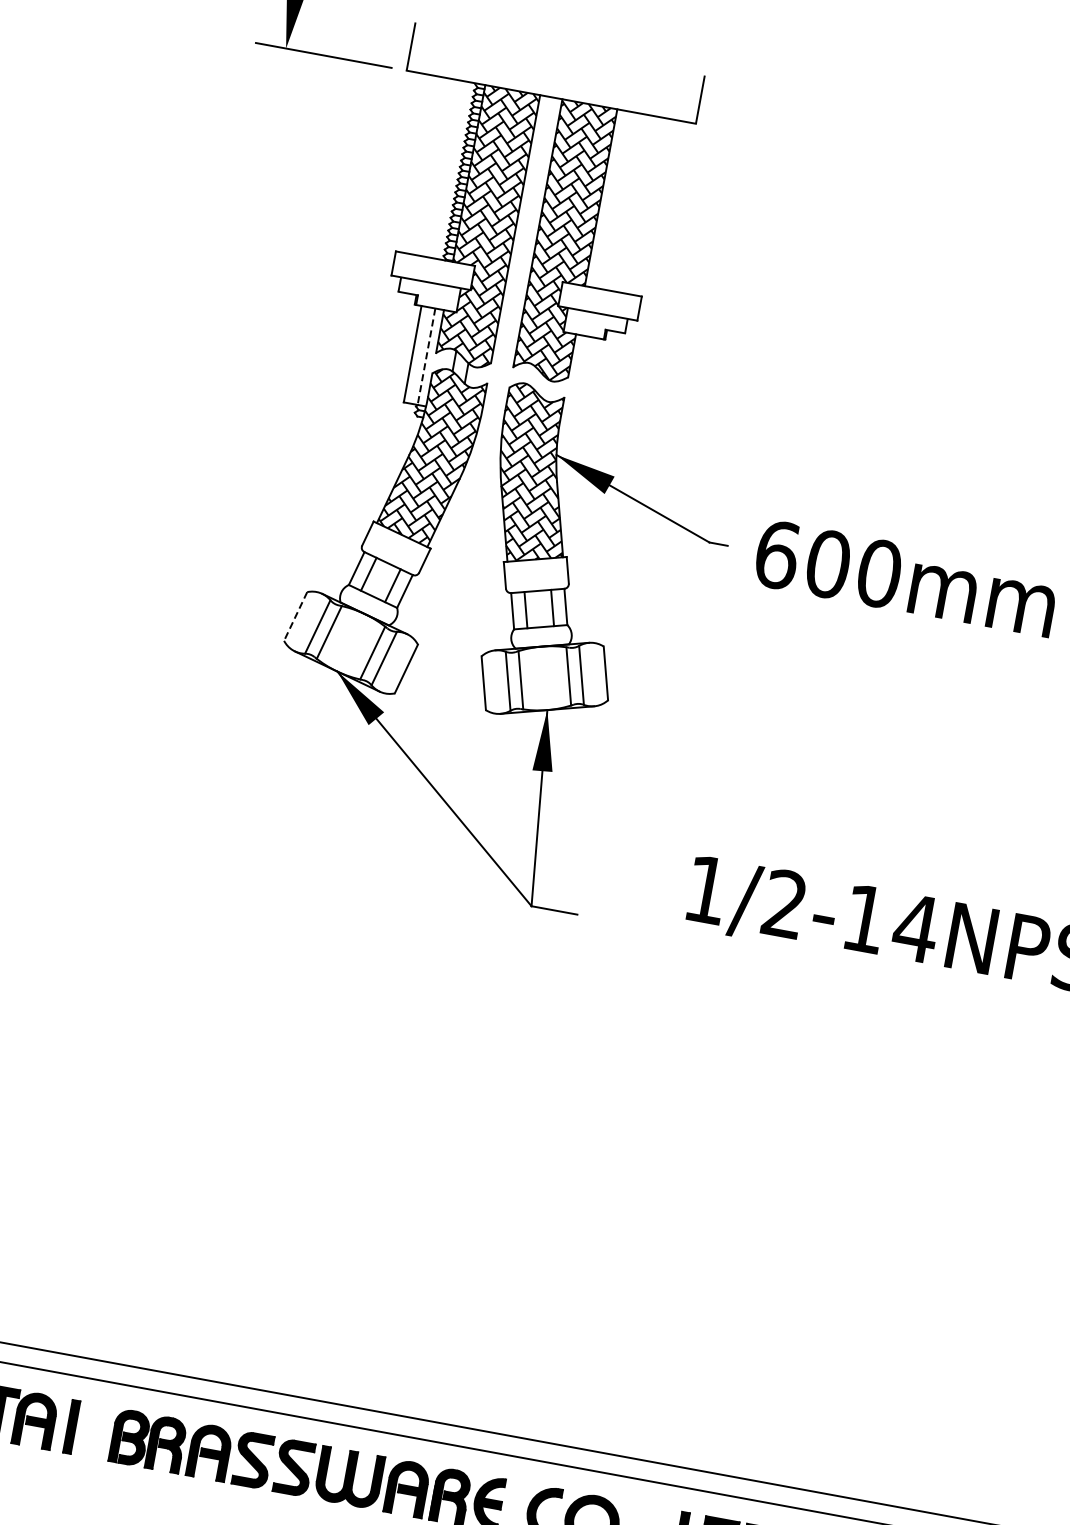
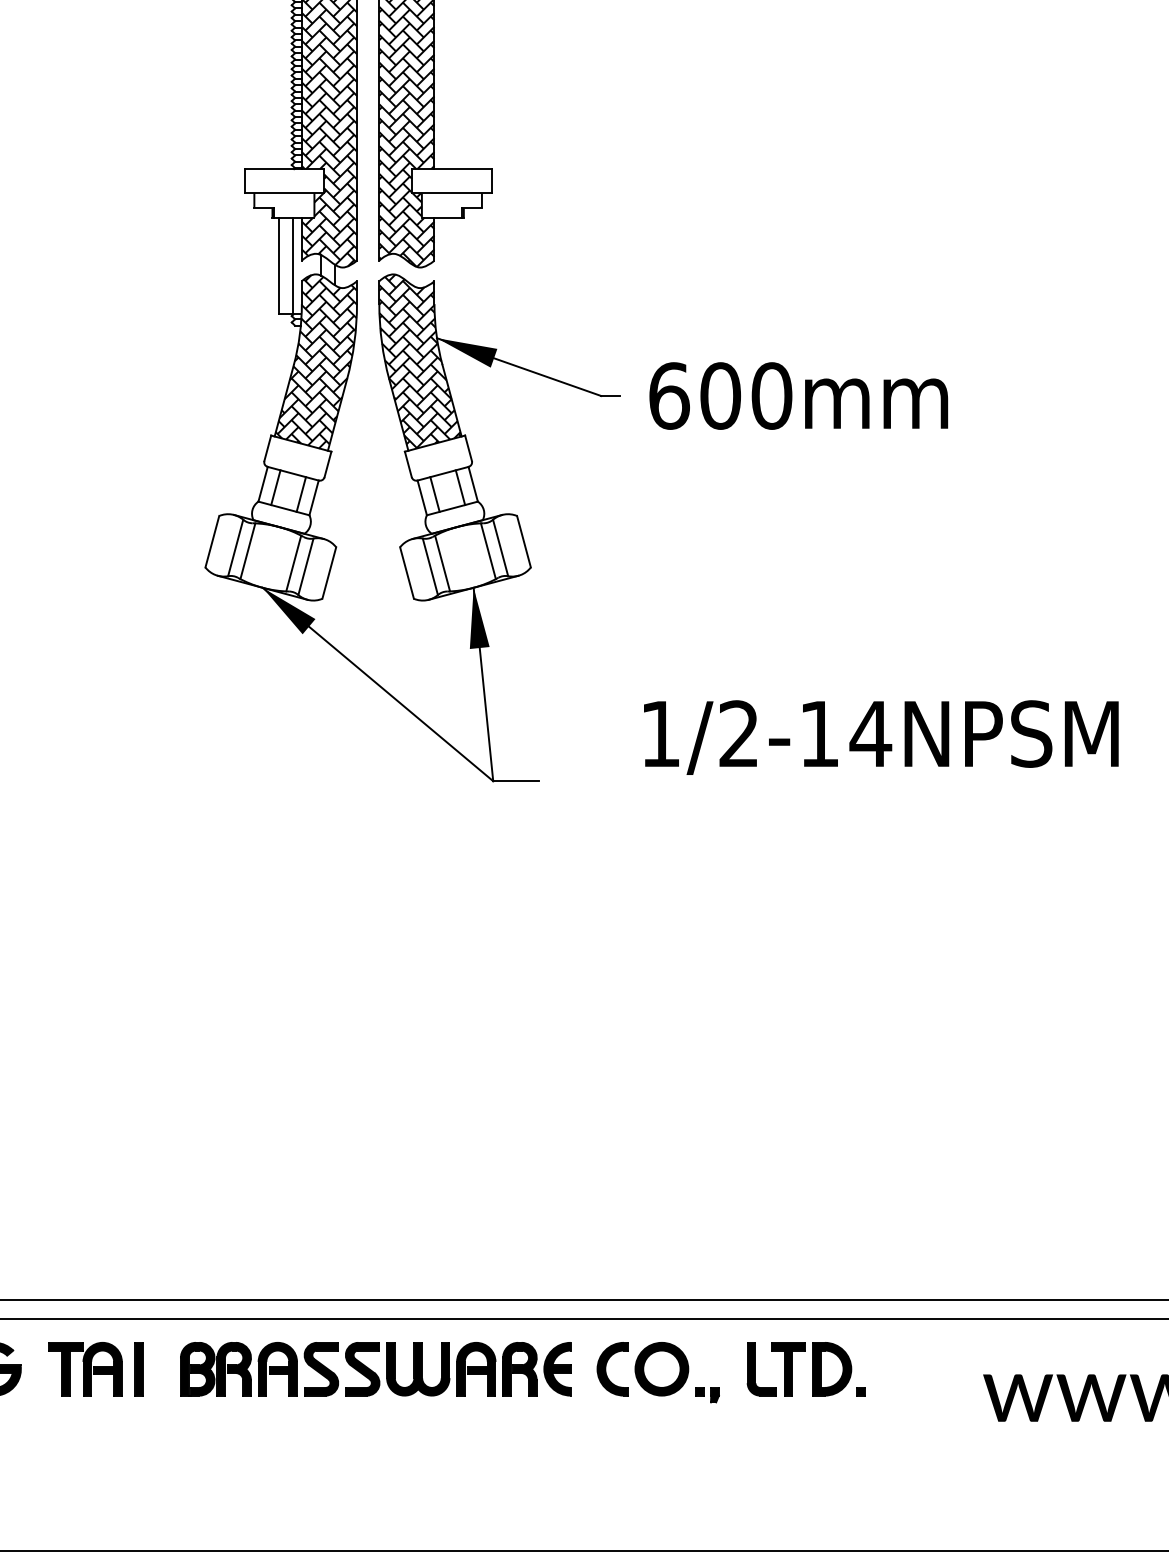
line: (426, 357) -> (293, 266), dashed -> solid
line: (295, 616) -> (212, 541), dashed -> solid

